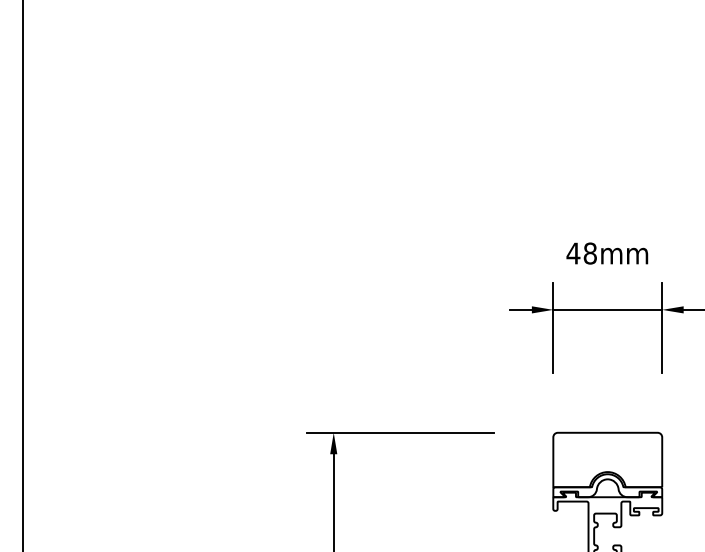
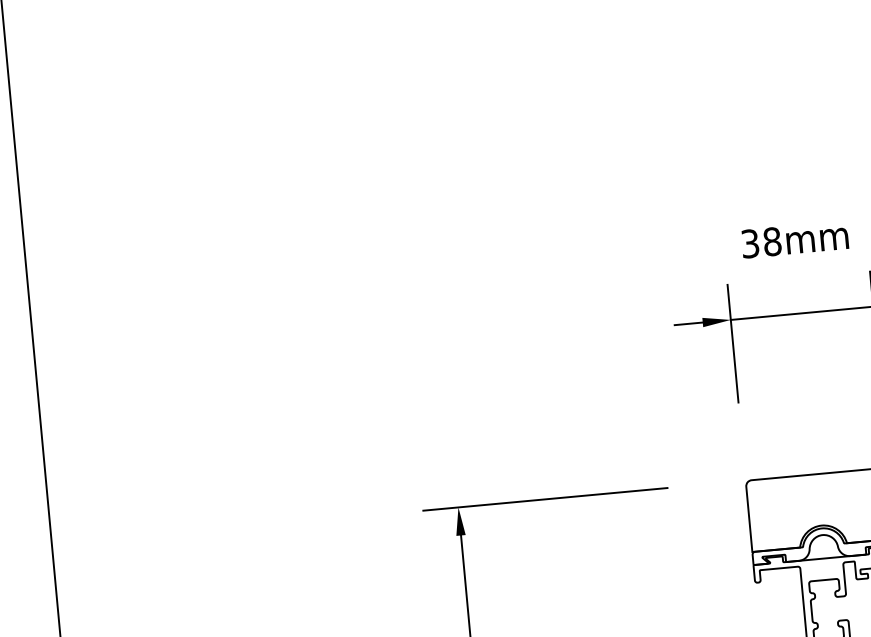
text: (573, 253) -> (750, 243), 48mm -> 38mm

